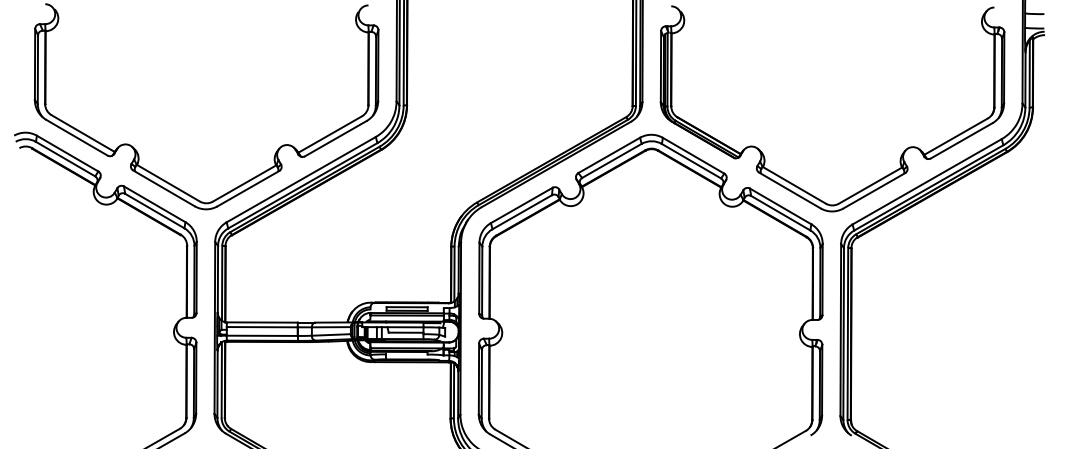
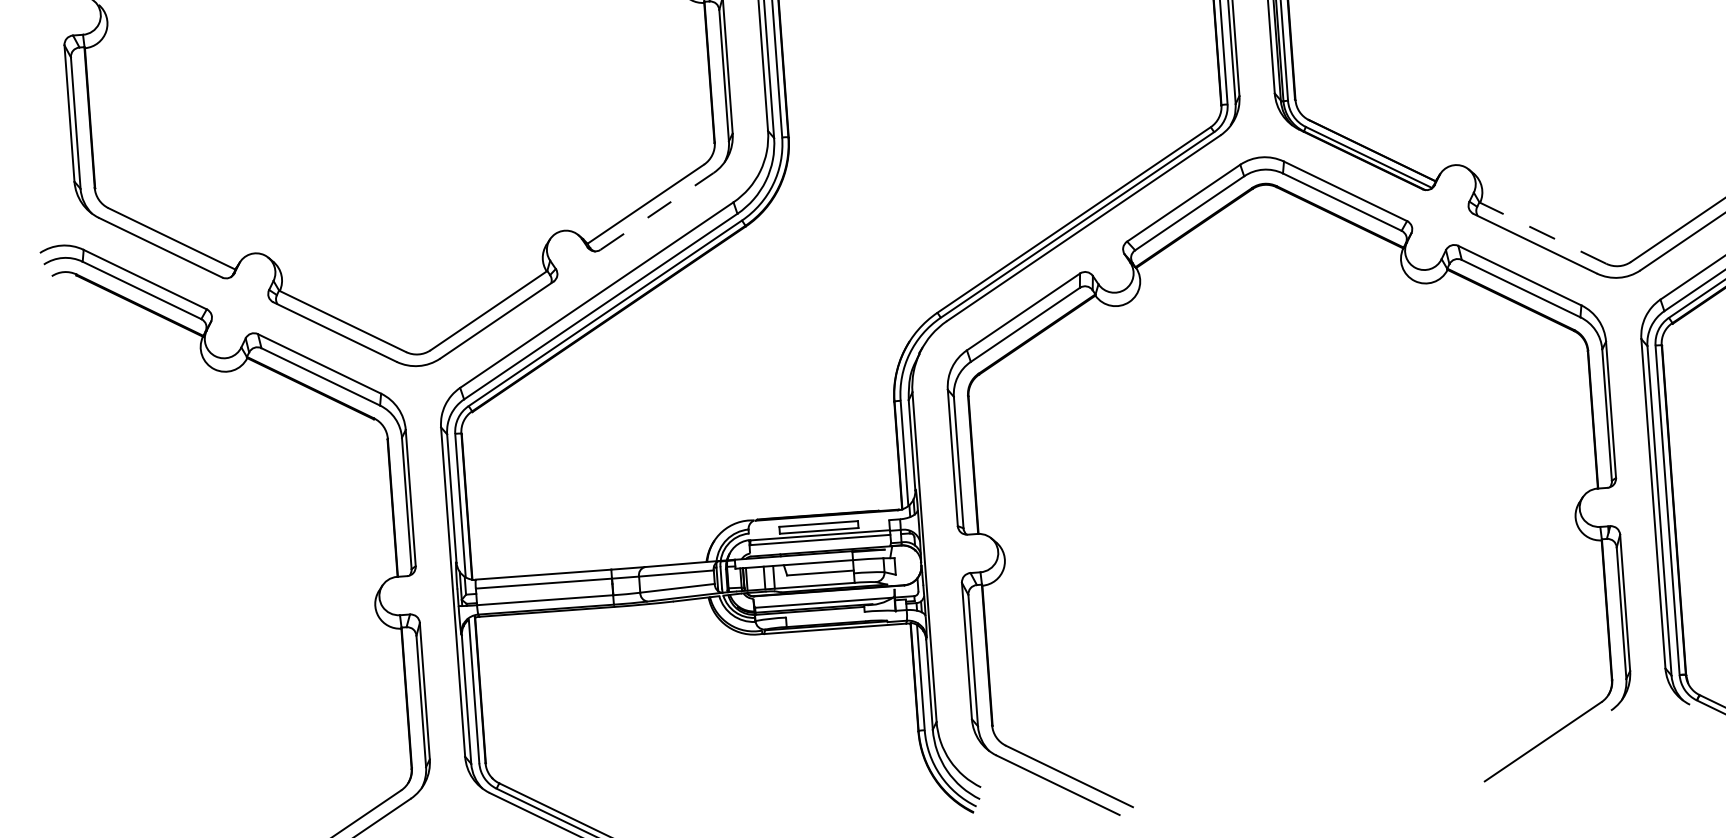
line: (335, 138) -> (656, 211), solid -> dashed
line: (794, 185) -> (1543, 233), solid -> dashed

